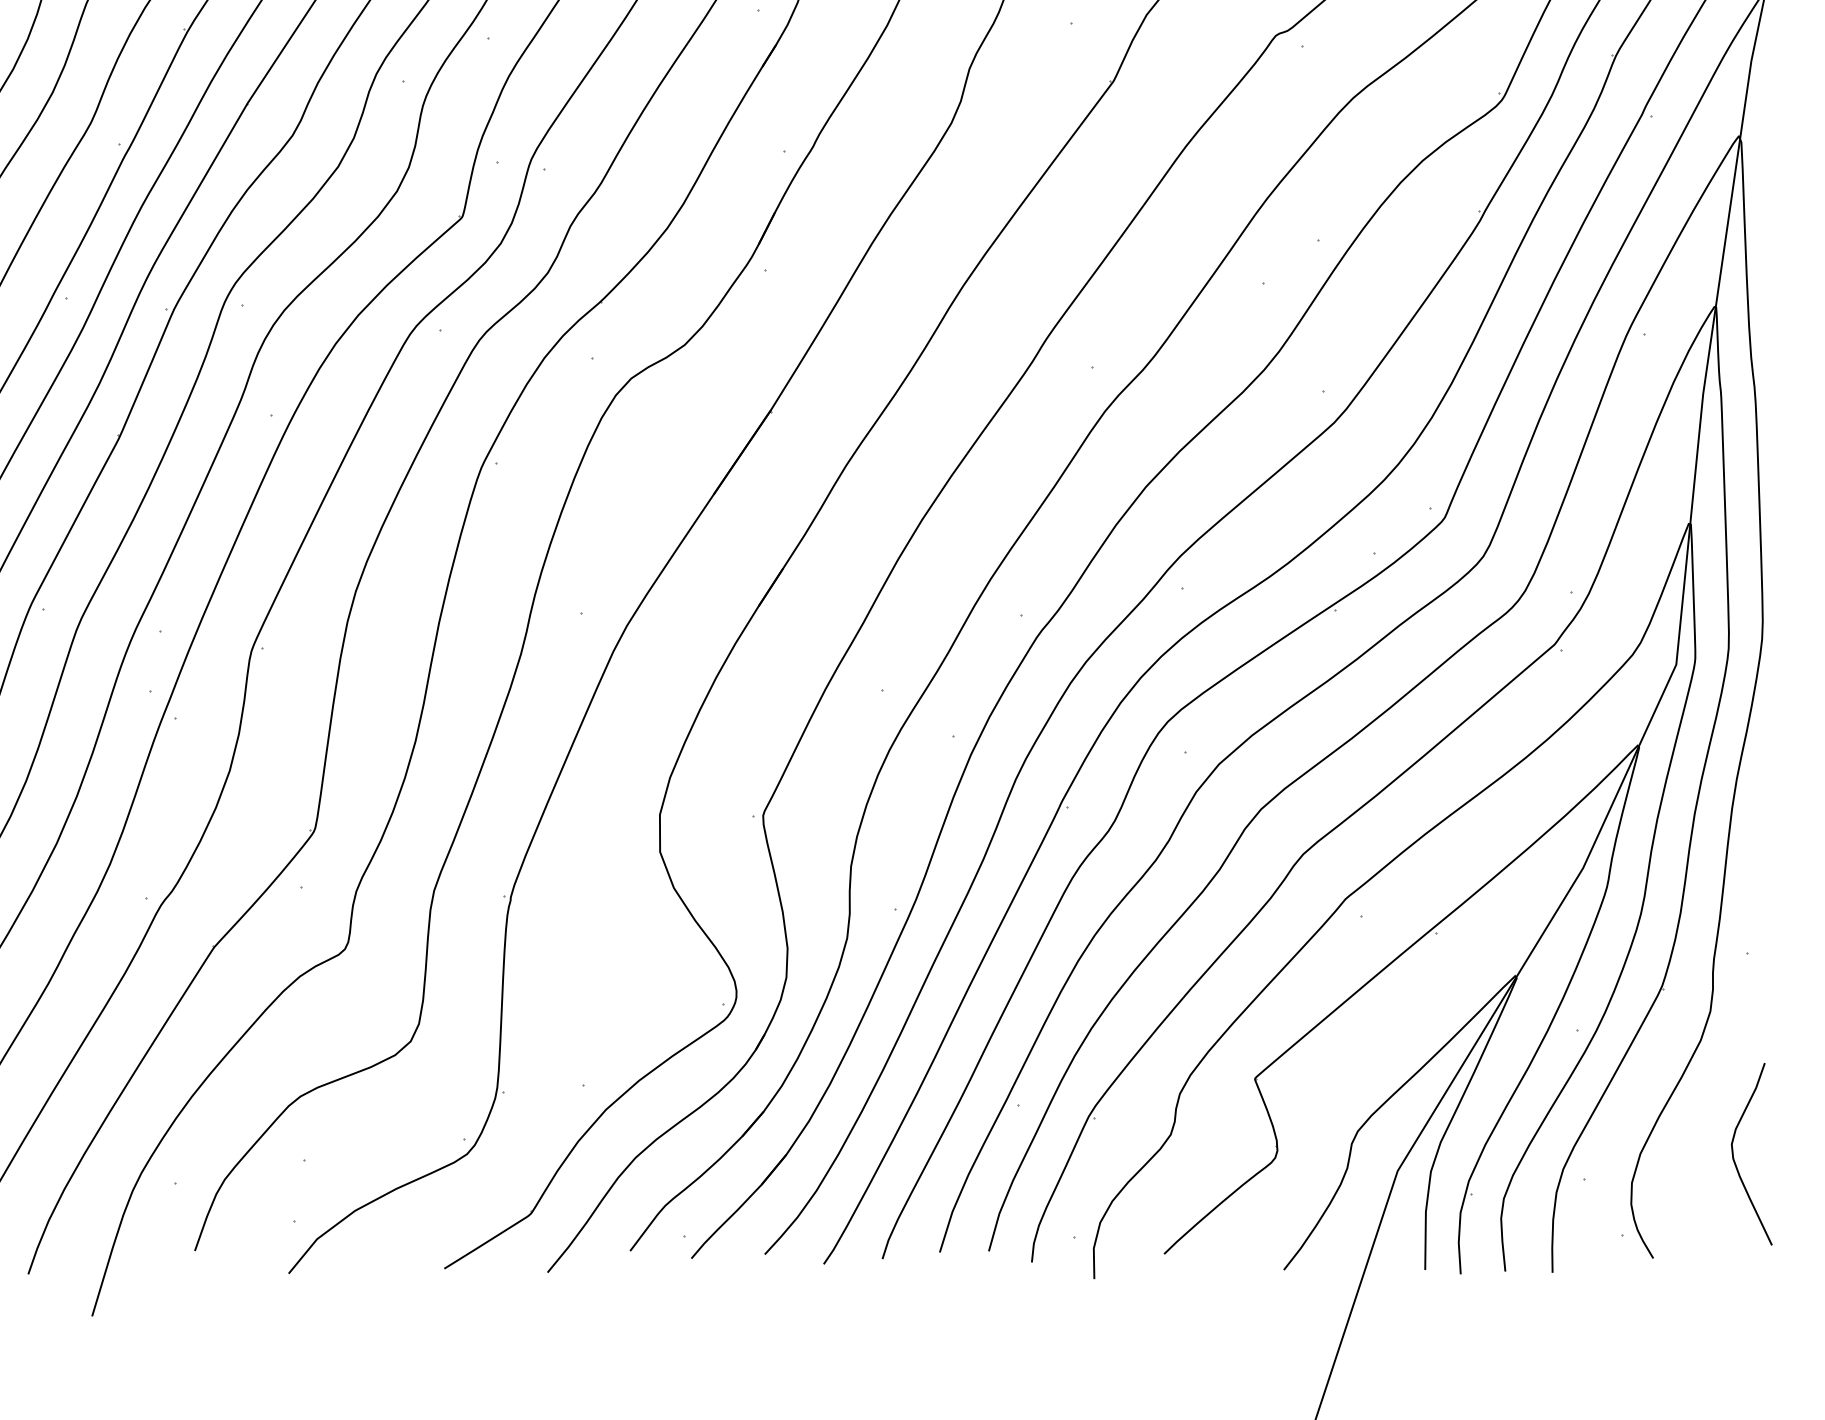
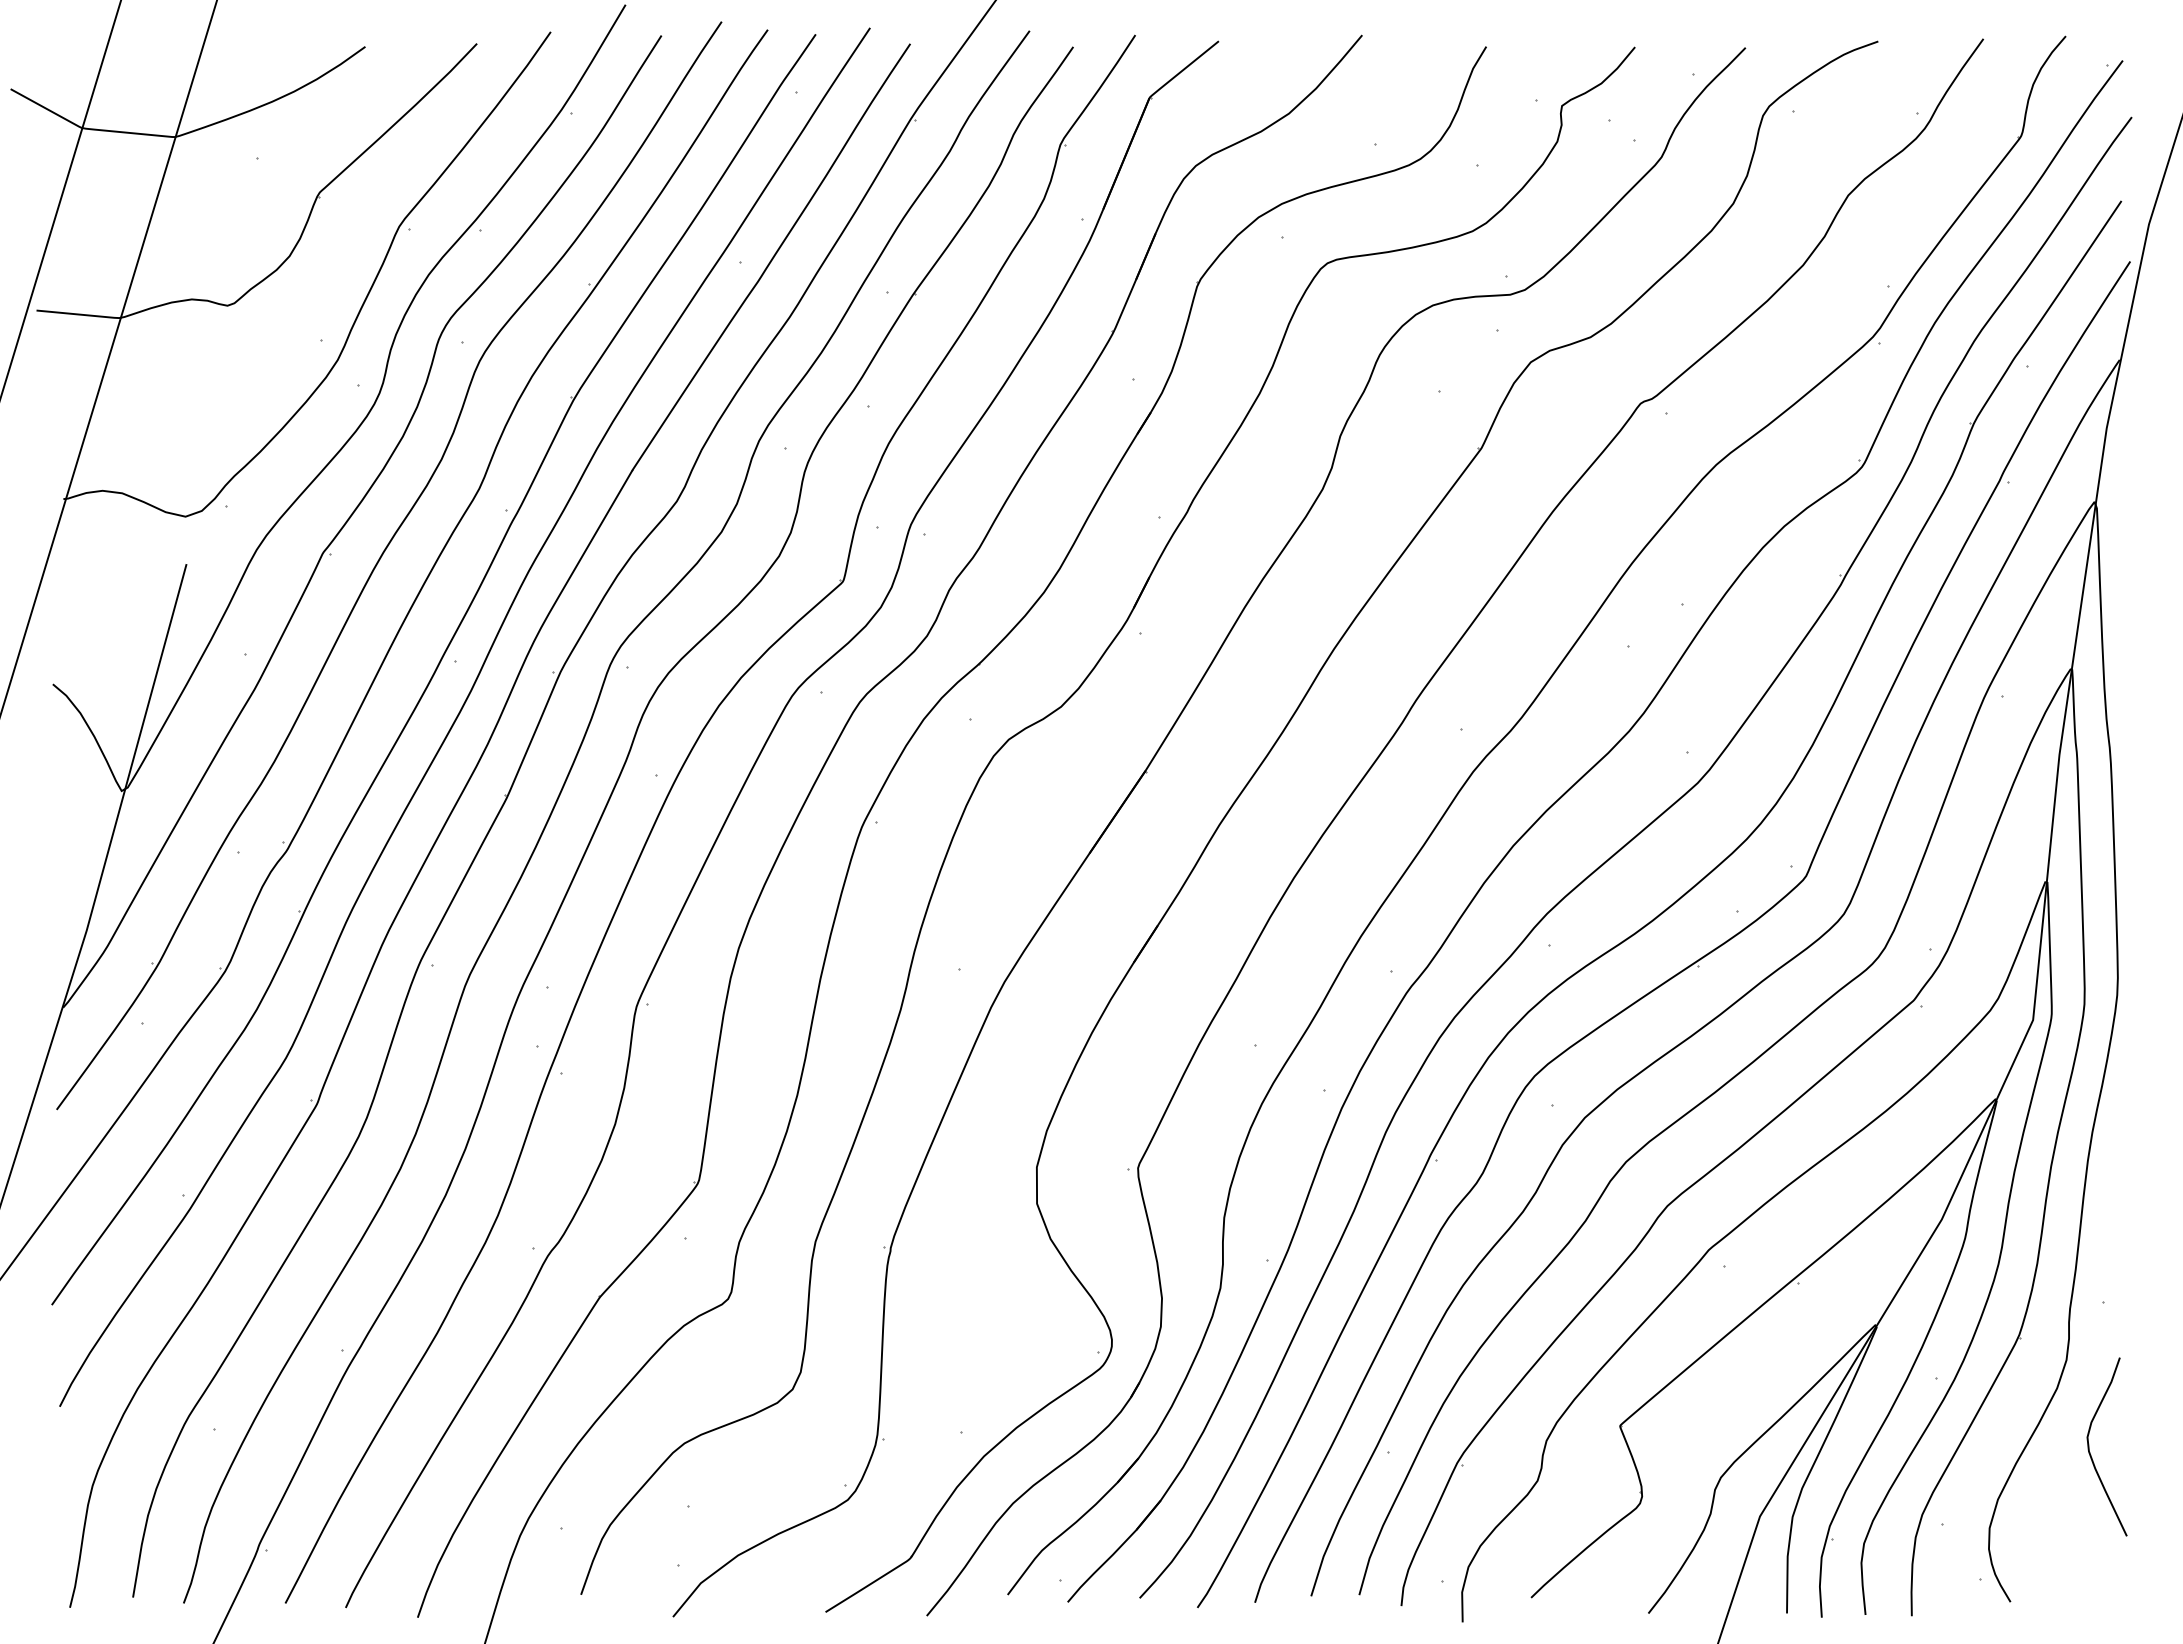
curve: (1733, 1153) -> (2089, 1446), moved

